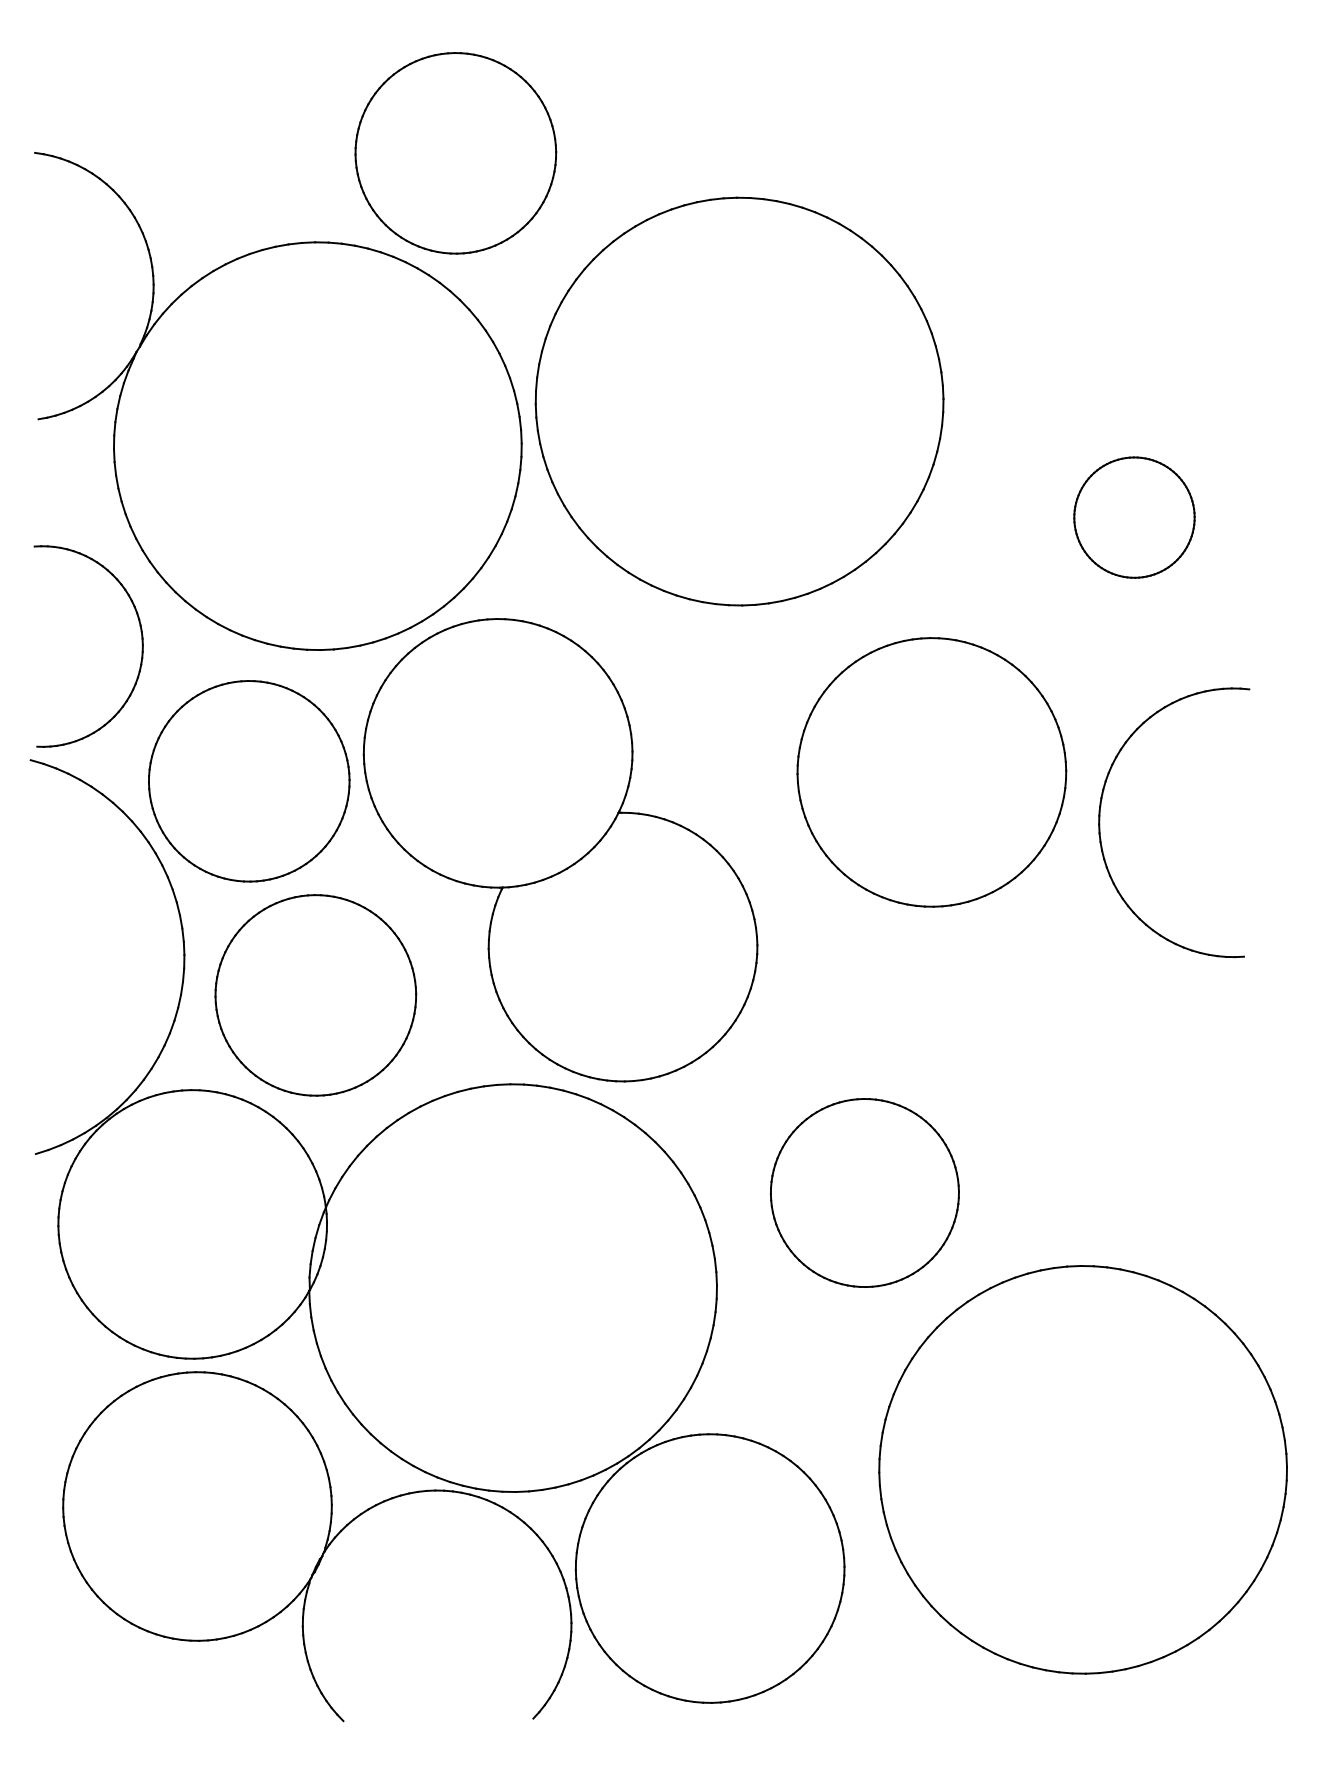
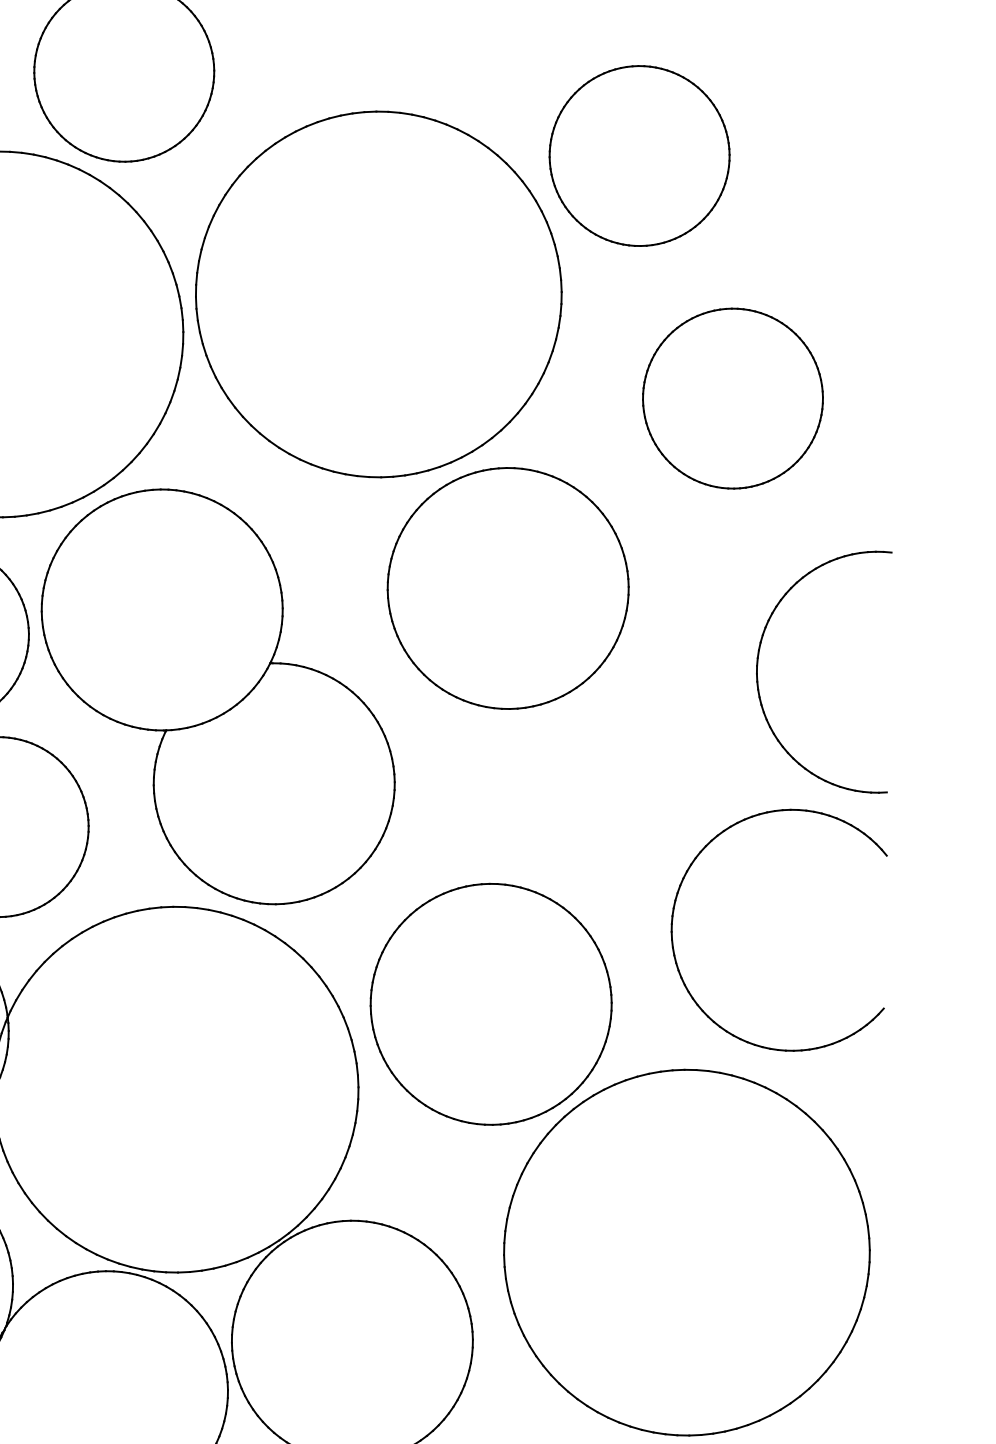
part: (1030, 247) -> (639, 156), added
part: (1134, 517) -> (733, 398), size x1.67
part: (931, 772) -> (507, 588), moved
part: (1100, 822) -> (758, 672), moved
part: (1067, 1110) -> (672, 930), added
part: (864, 1192) -> (490, 1003), size x1.43

